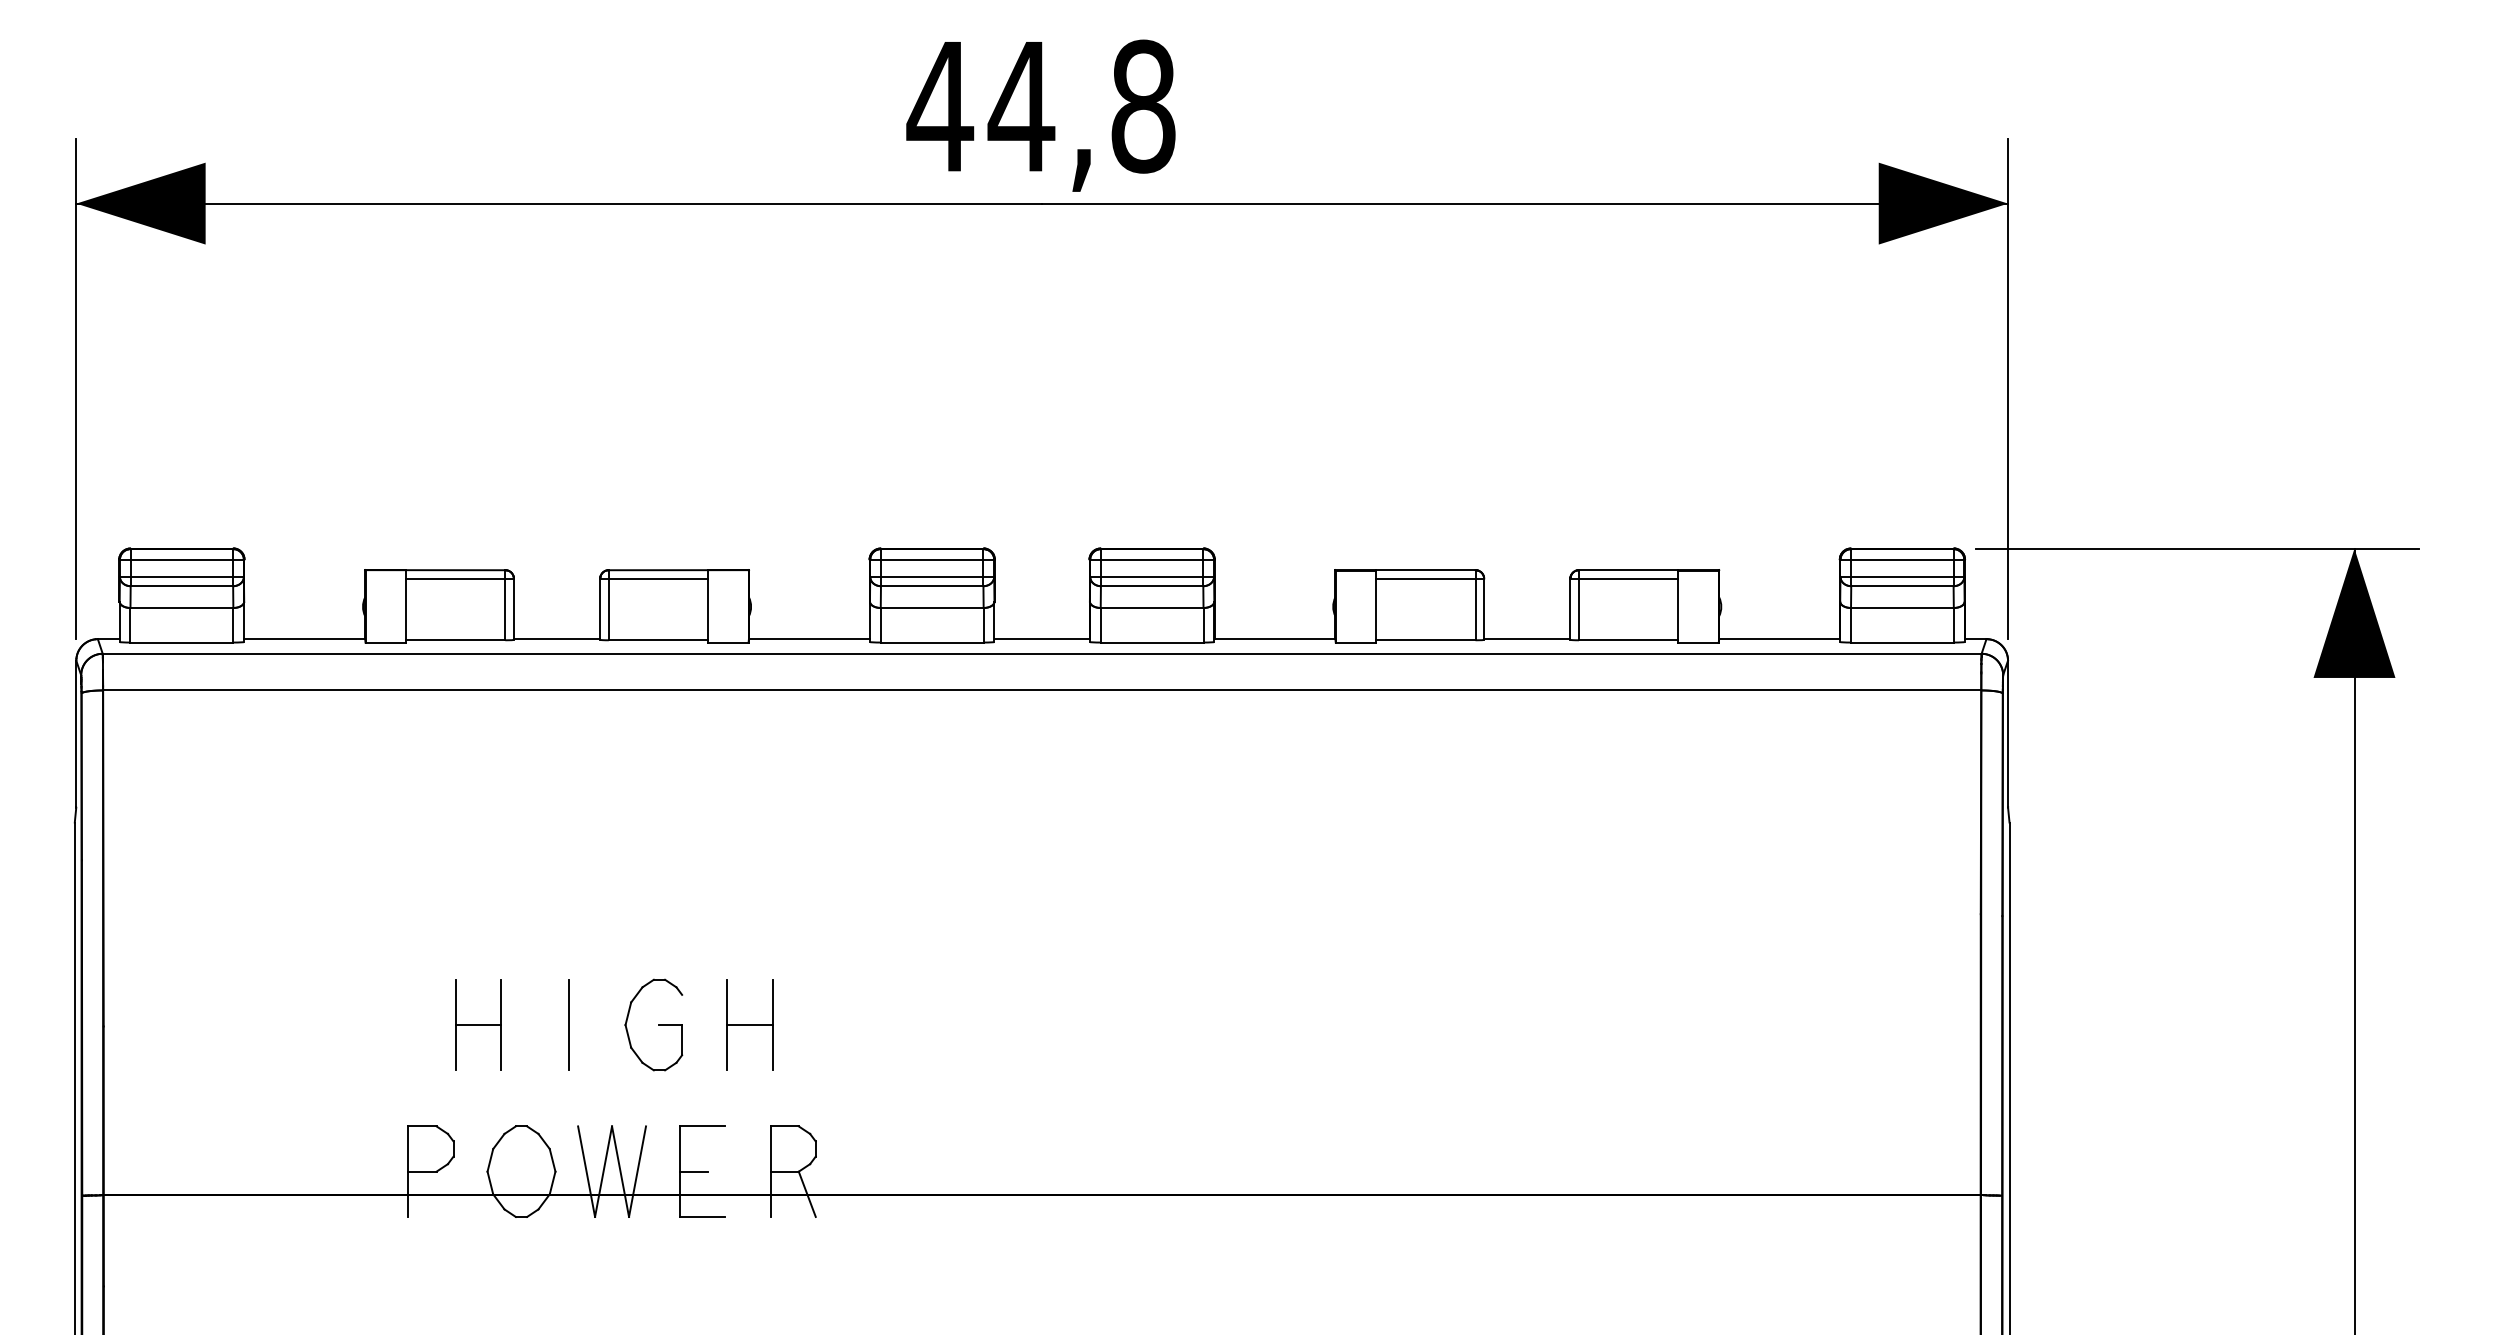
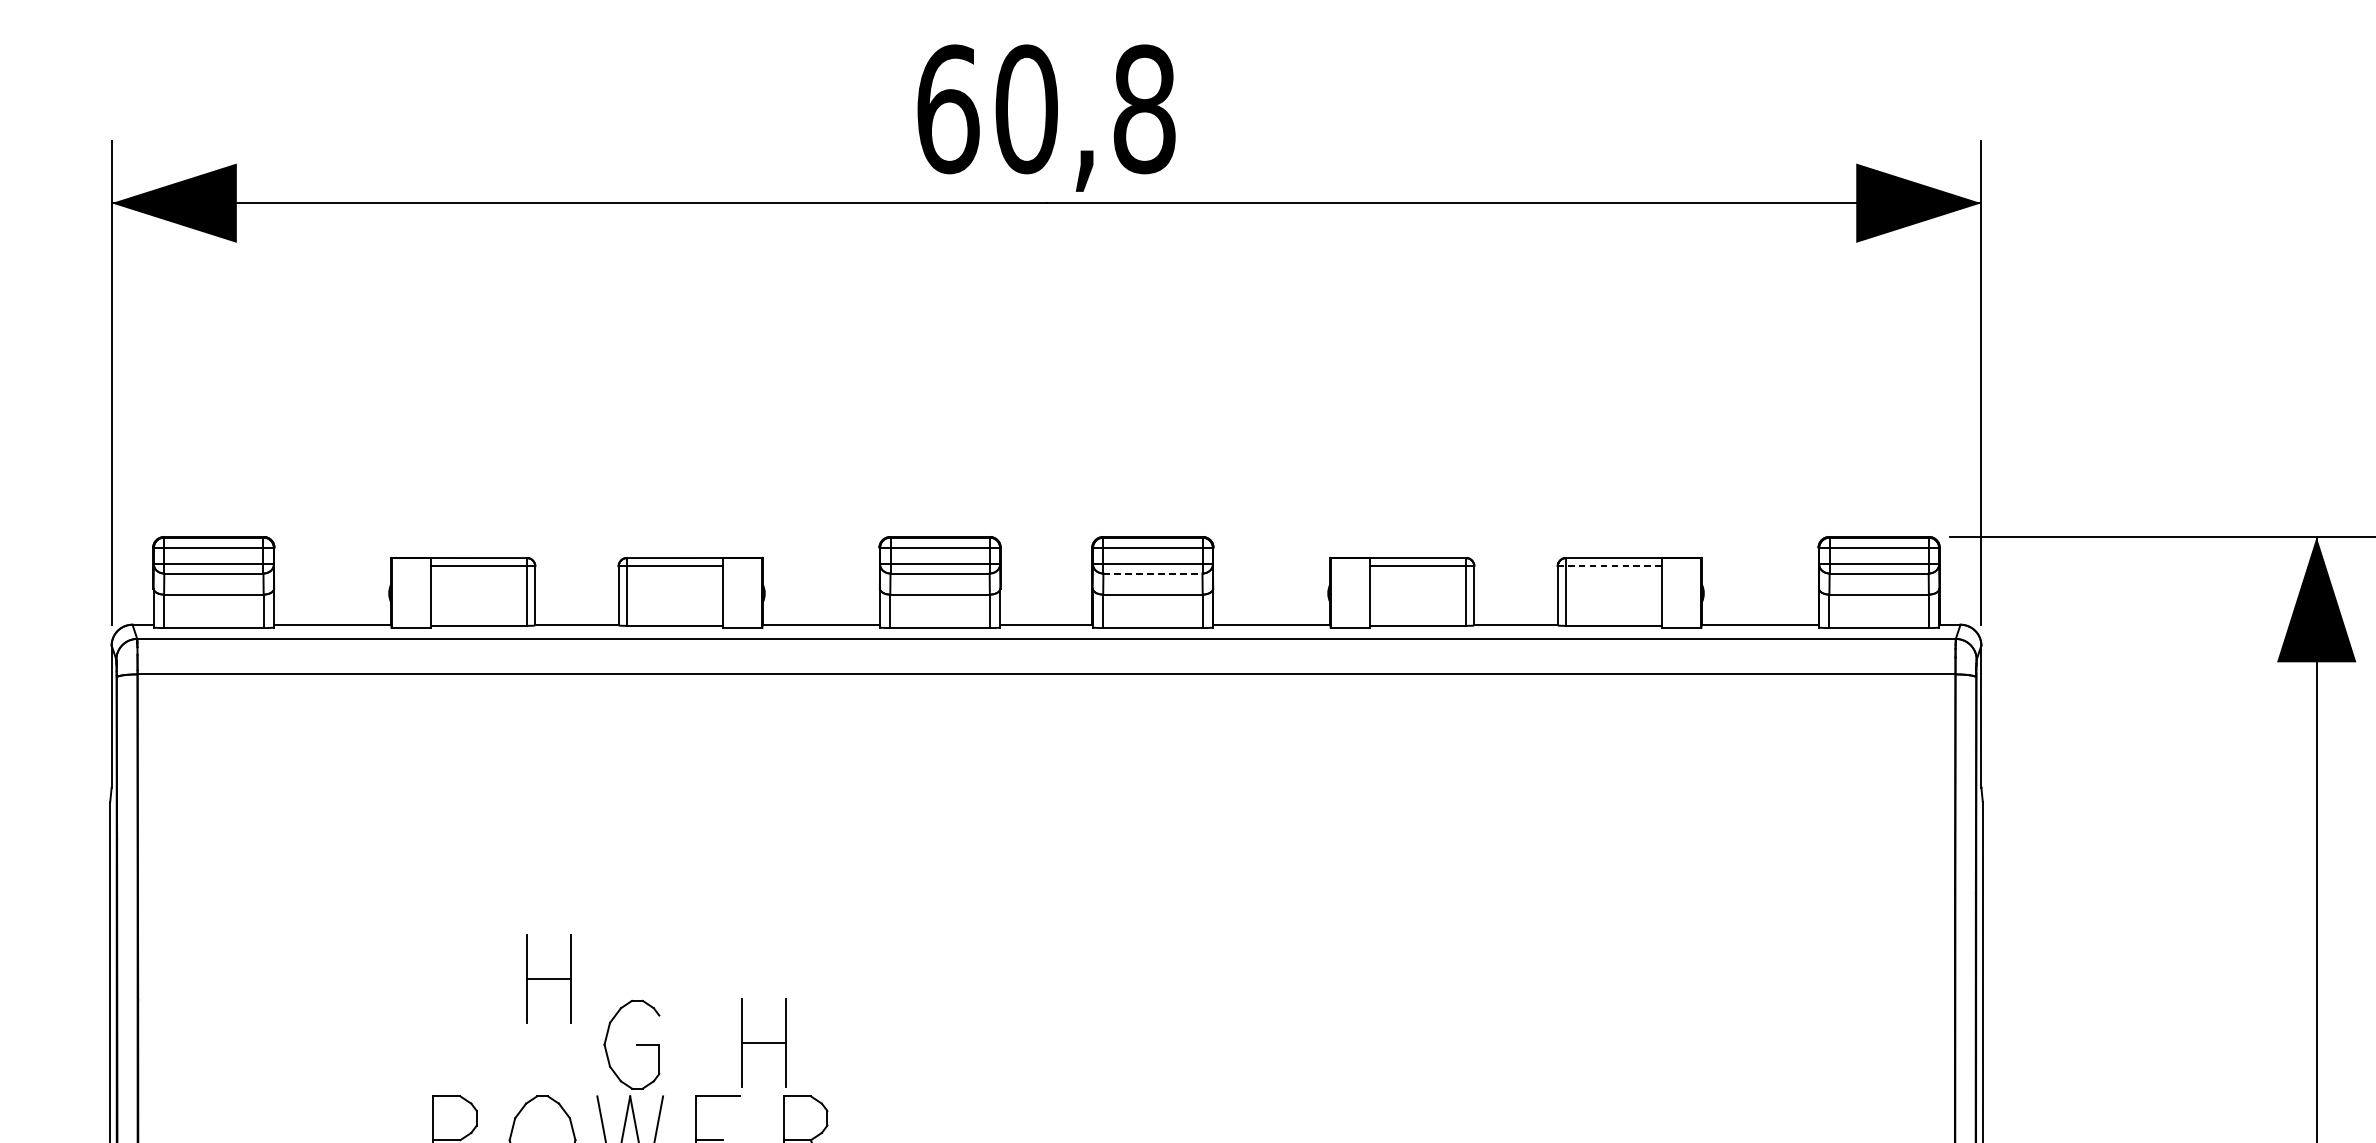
text: (980, 106) -> (986, 109), 44,8 -> 60,8
line: (1624, 578) -> (1610, 566), solid -> dashed
line: (1152, 586) -> (1153, 573), solid -> dashed
part: (478, 1024) -> (549, 978), moved
line: (568, 1024) -> (588, 997), removed
part: (653, 1024) -> (631, 1044), moved
part: (749, 1024) -> (763, 1042), moved

